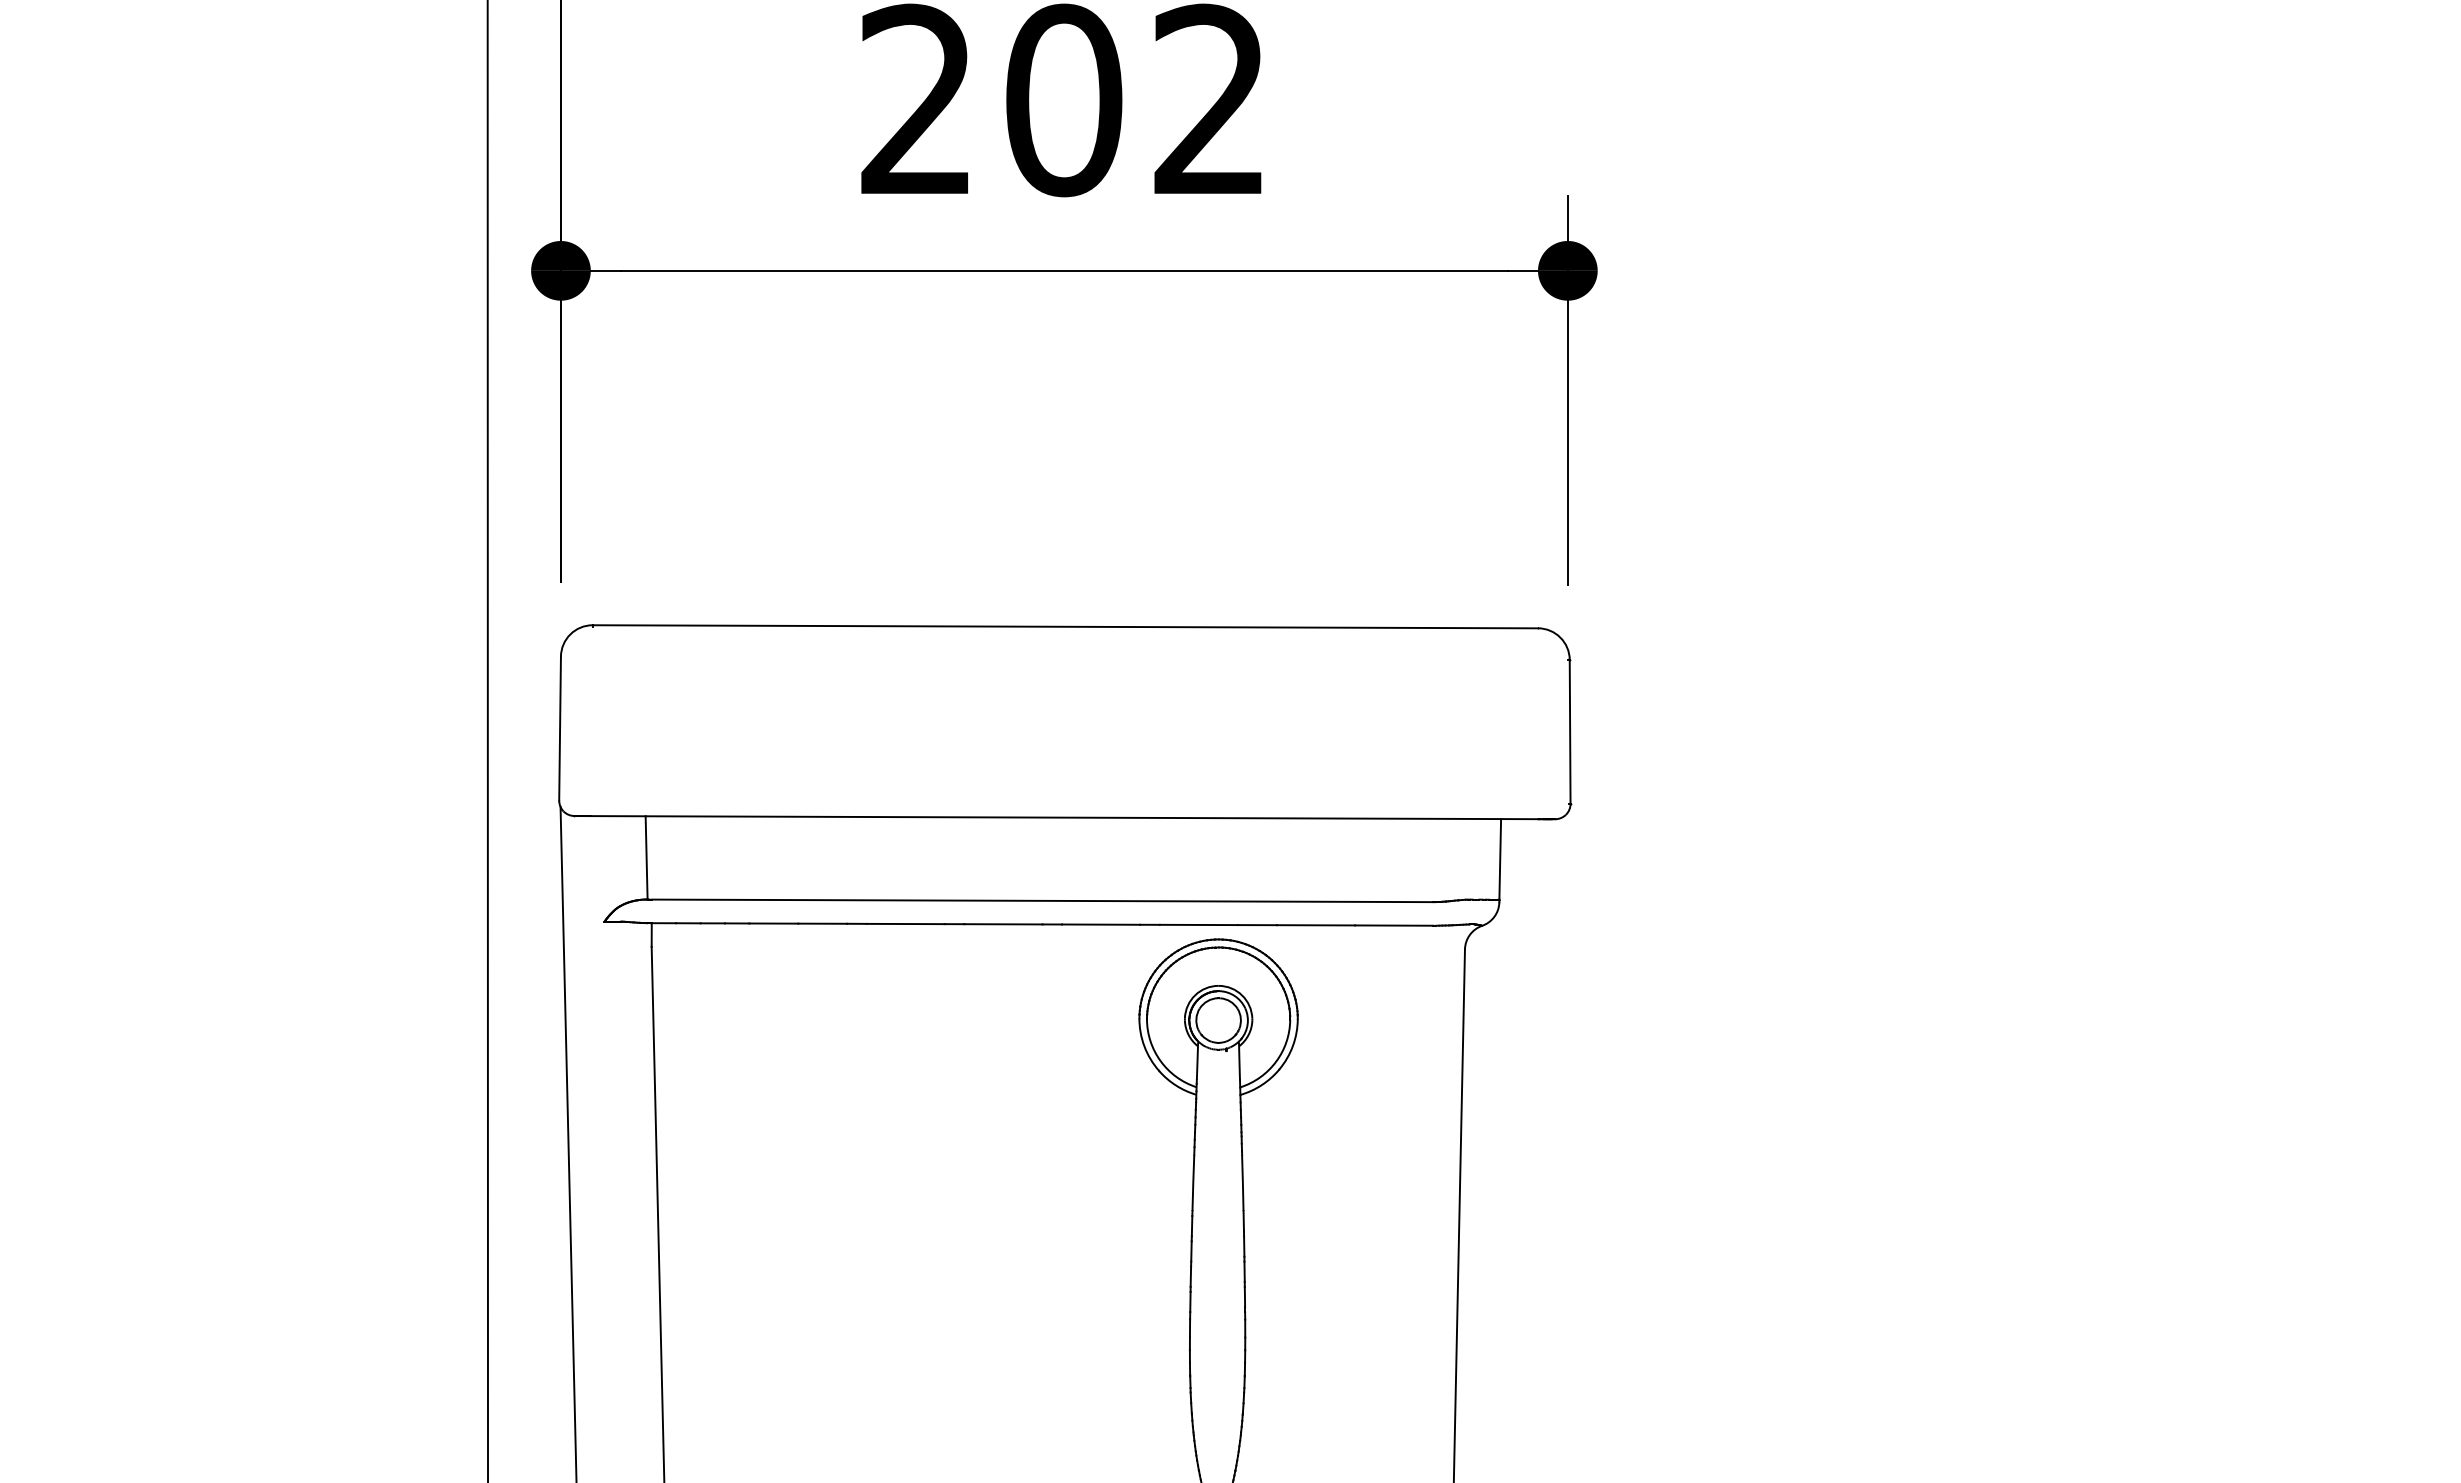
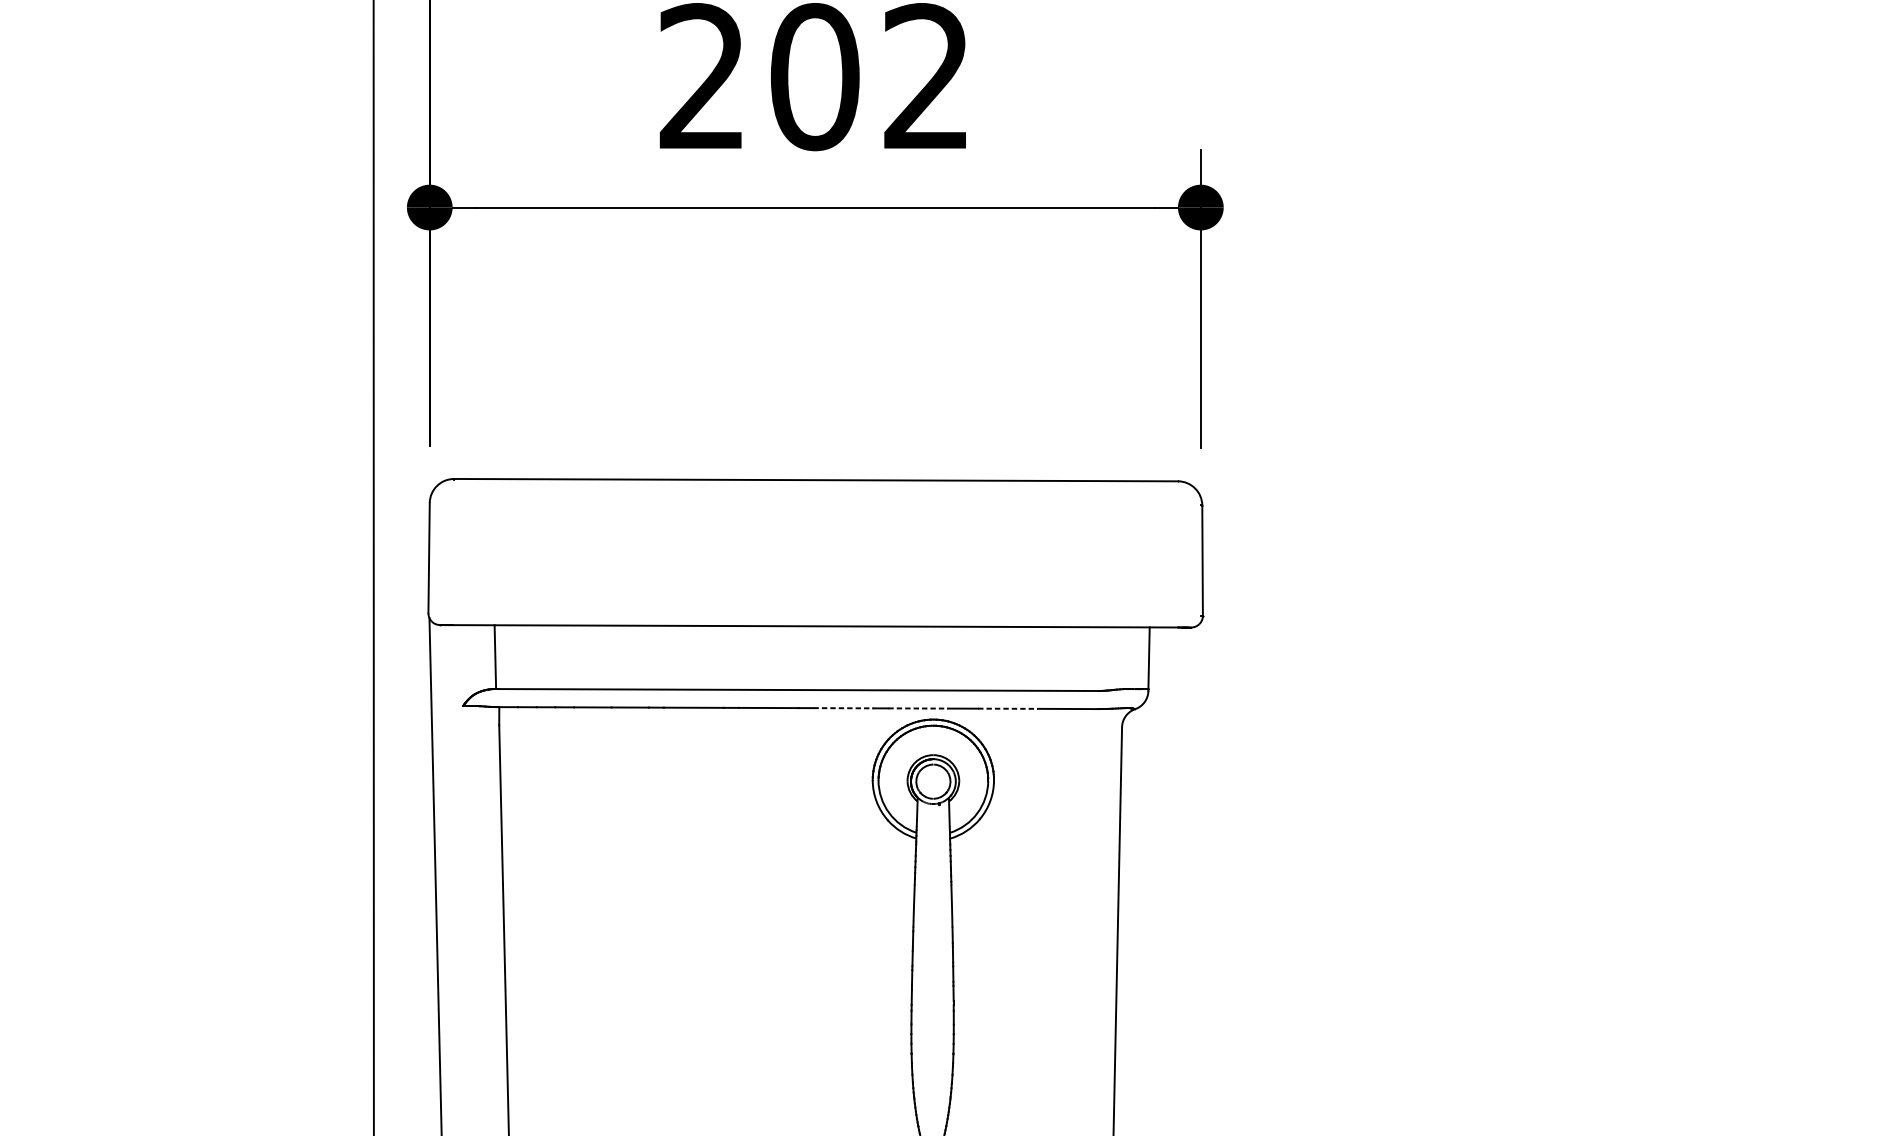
line: (1101, 924) -> (843, 708), solid -> dashed
line: (1199, 924) -> (918, 708), solid -> dashed
line: (1316, 925) -> (1008, 708), solid -> dashed

